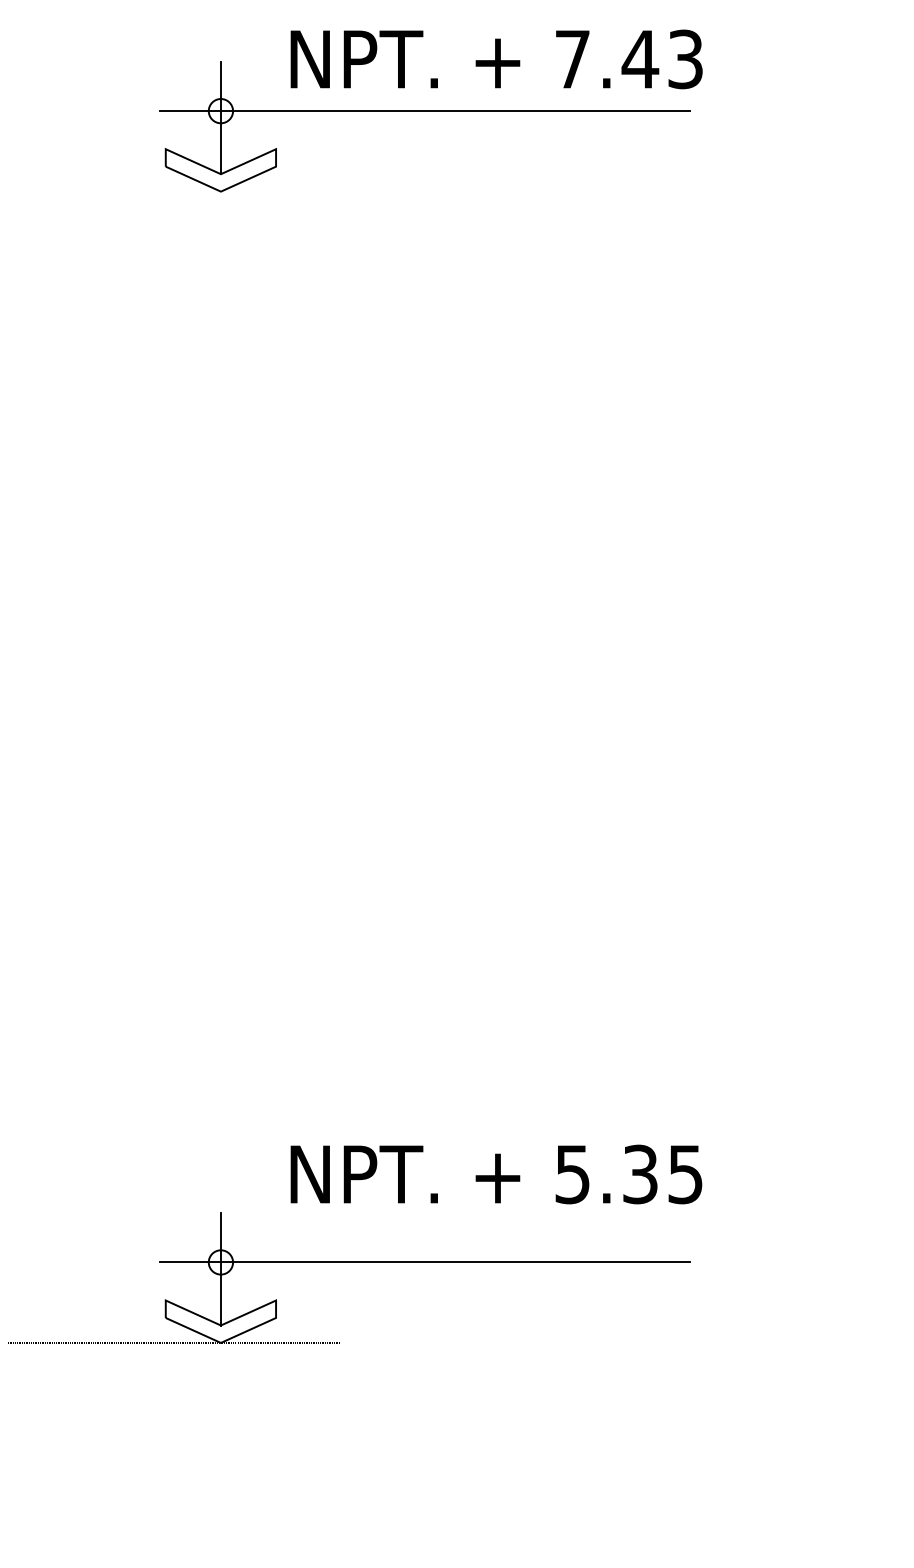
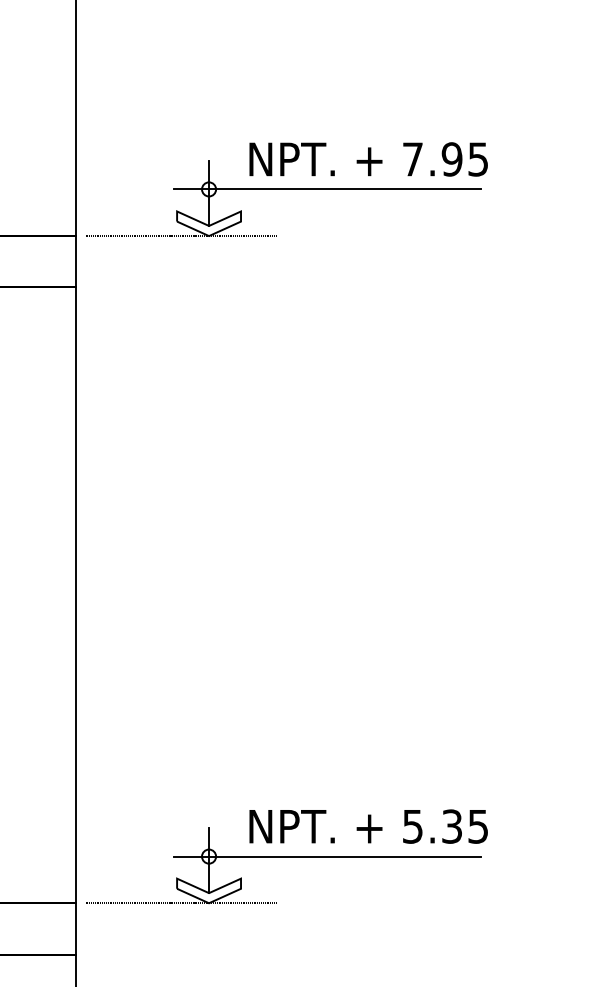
text: (661, 59) -> (464, 159), 7.43 -> 7.95
line: (173, 192) -> (181, 236), added
text: (496, 1174) -> (368, 826), moved

